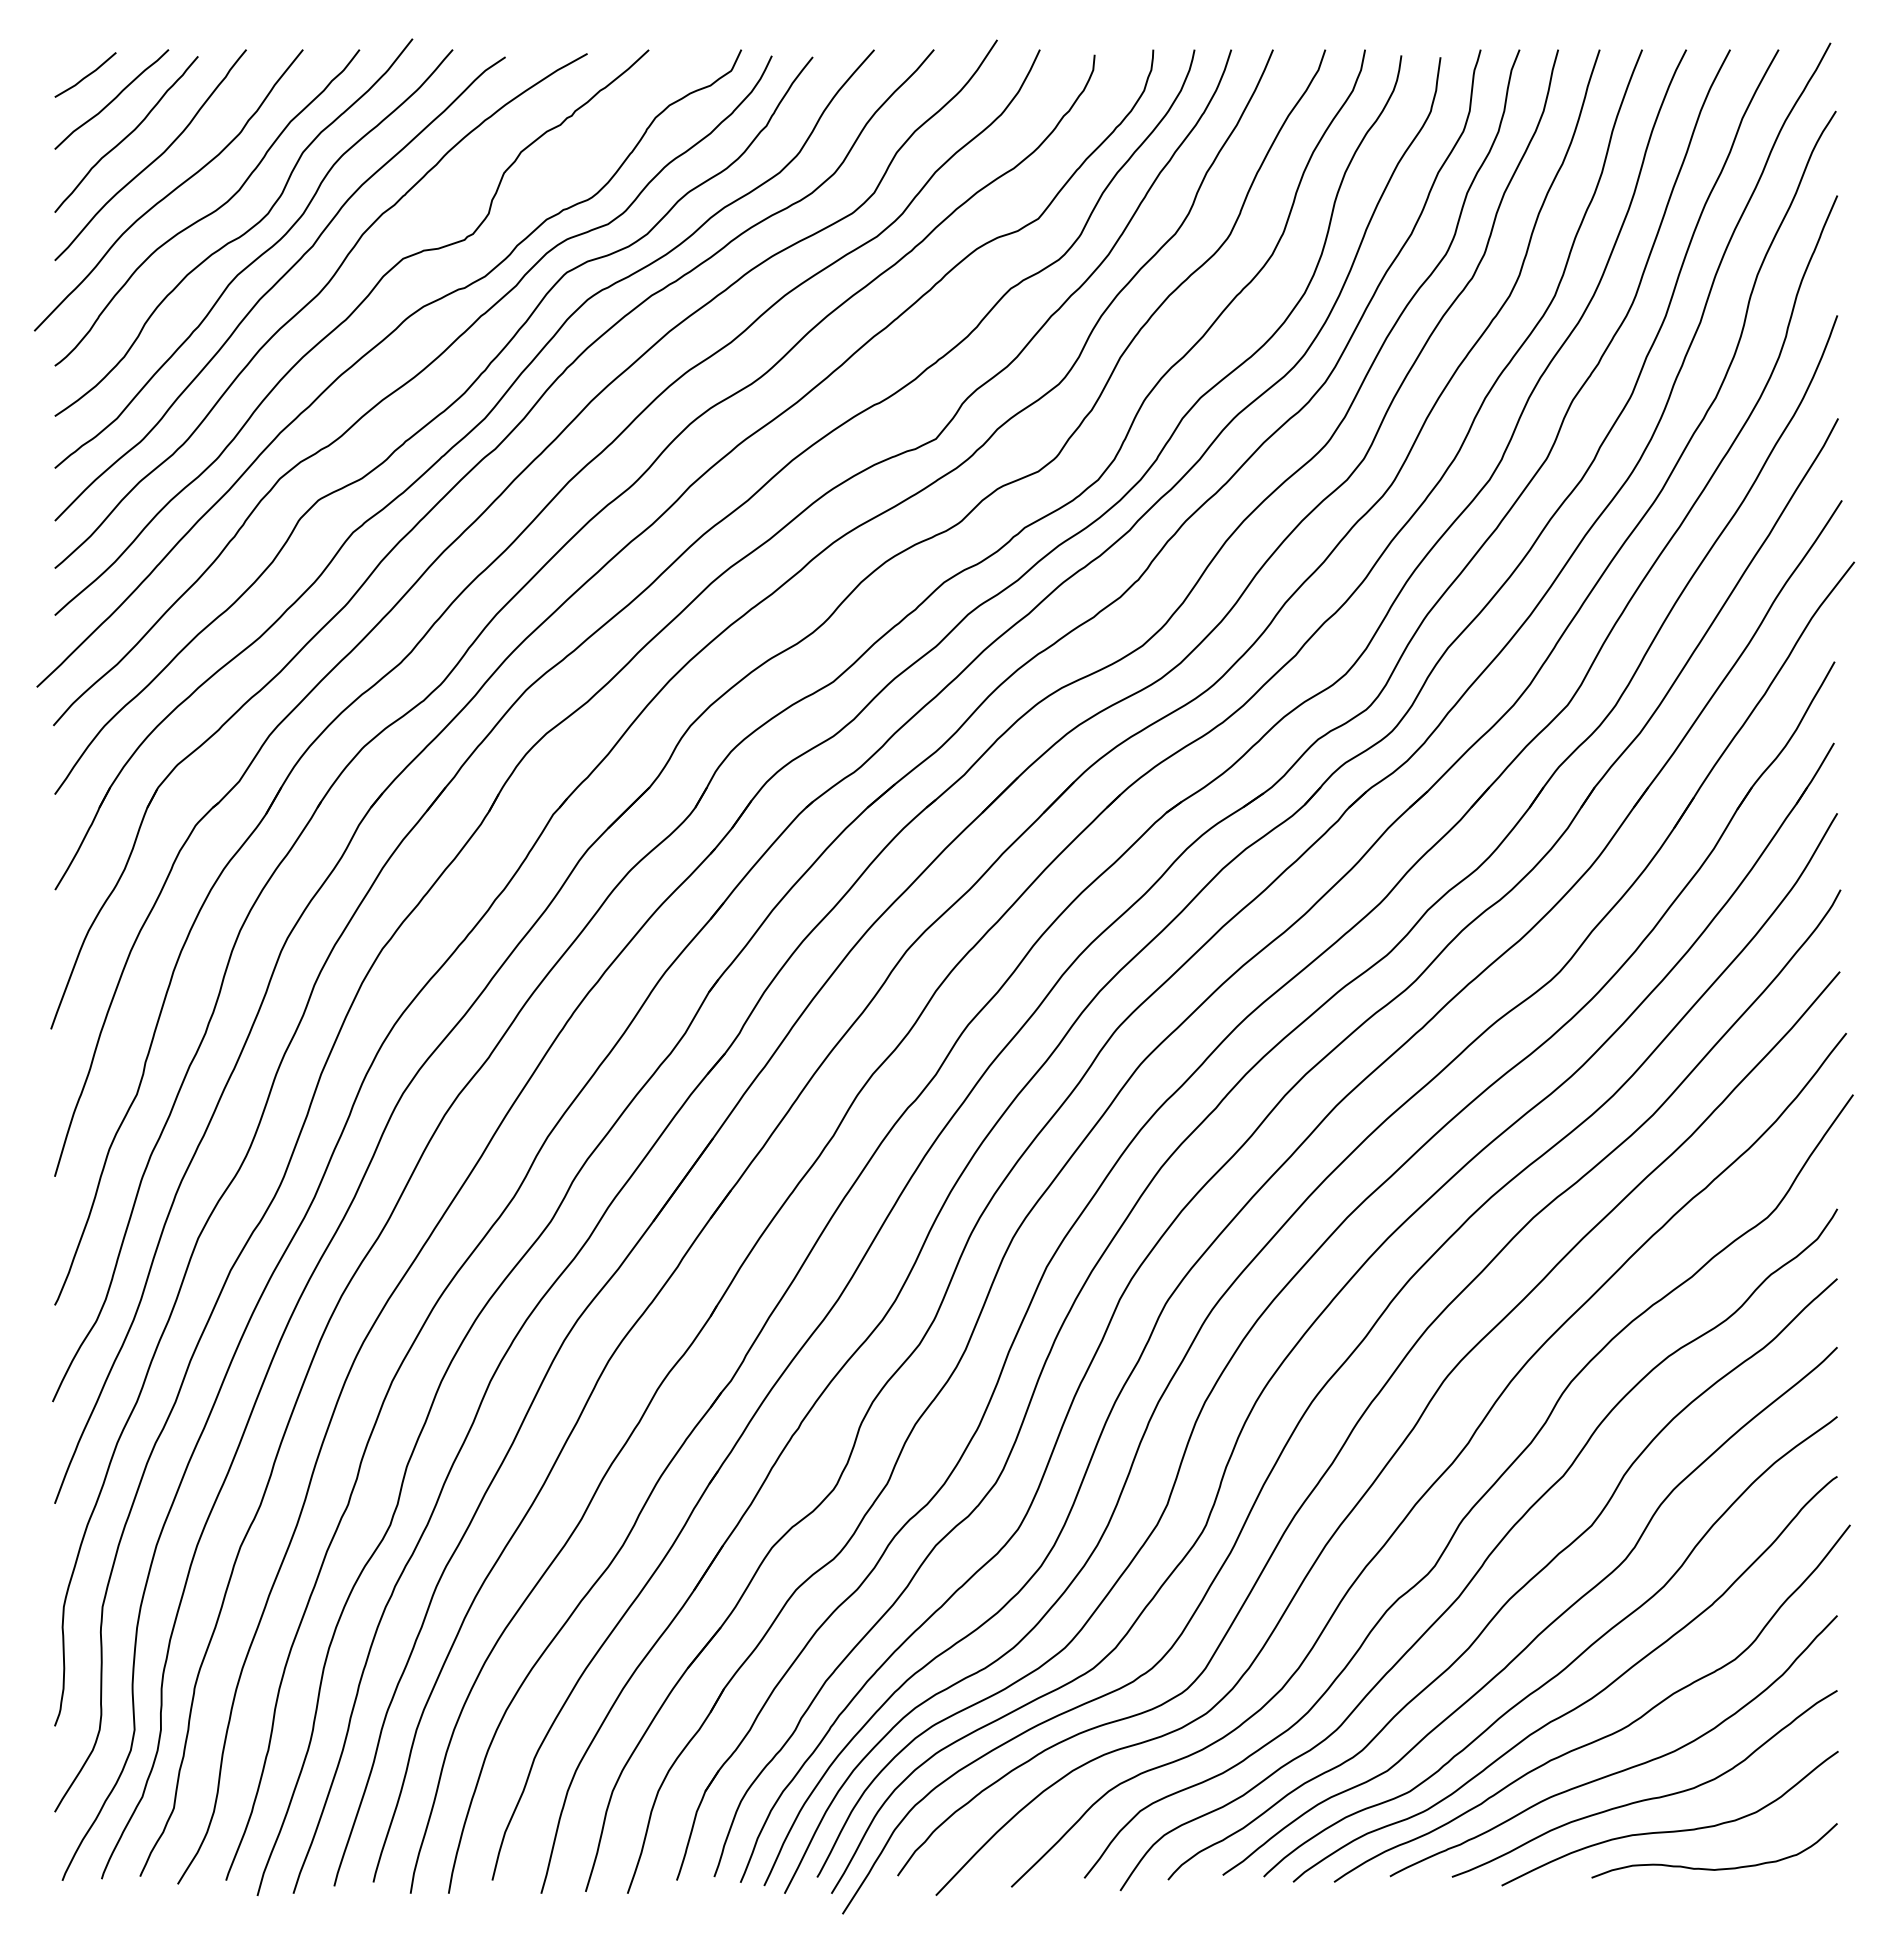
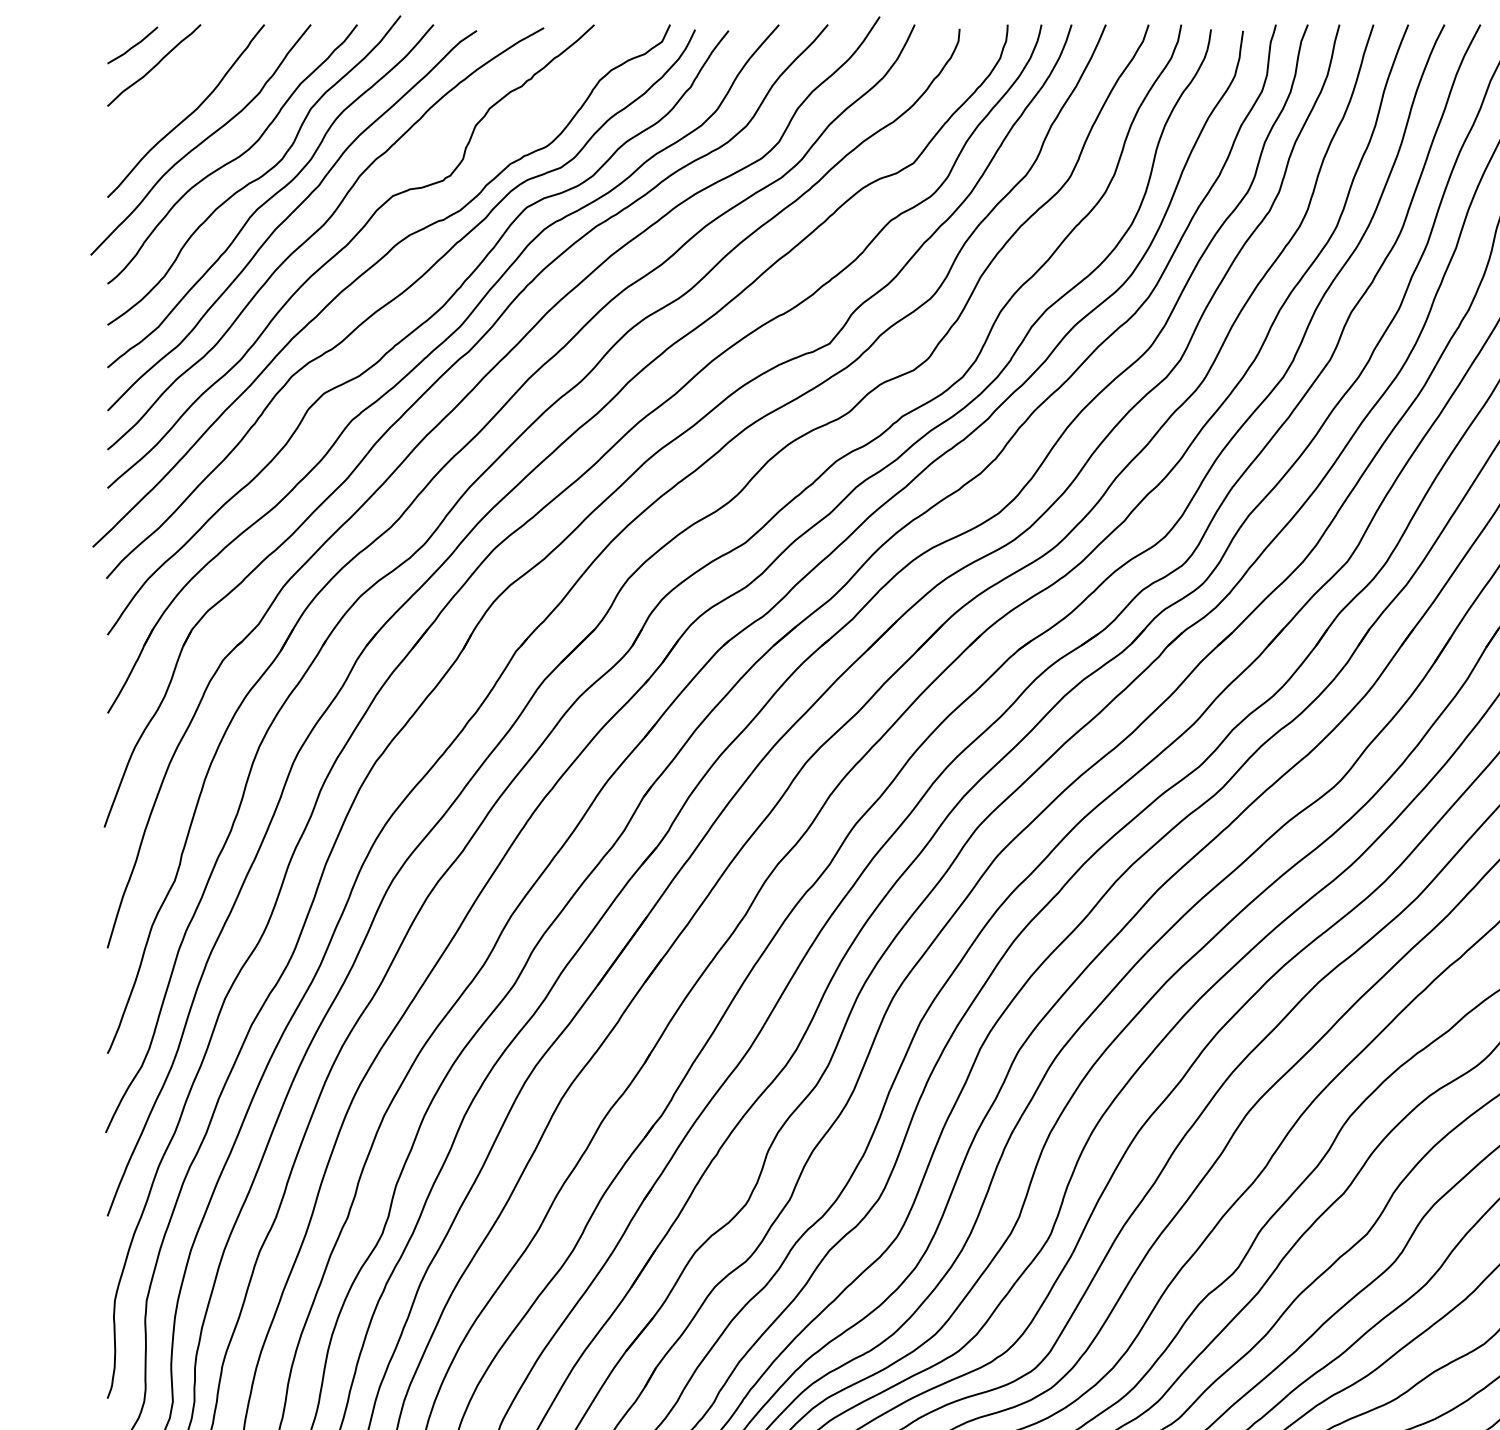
curve: (127, 134) -> (167, 94), removed

